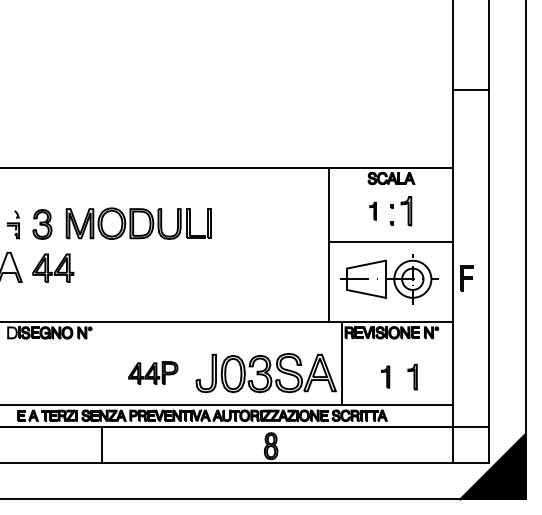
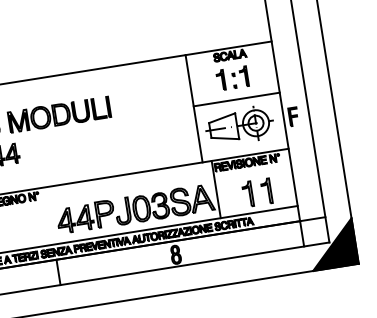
part: (372, 211) -> (220, 80), size x1.67
part: (153, 372) -> (86, 216), size x1.67
part: (385, 376) -> (247, 193), size x1.67
part: (412, 376) -> (266, 190), size x1.43

